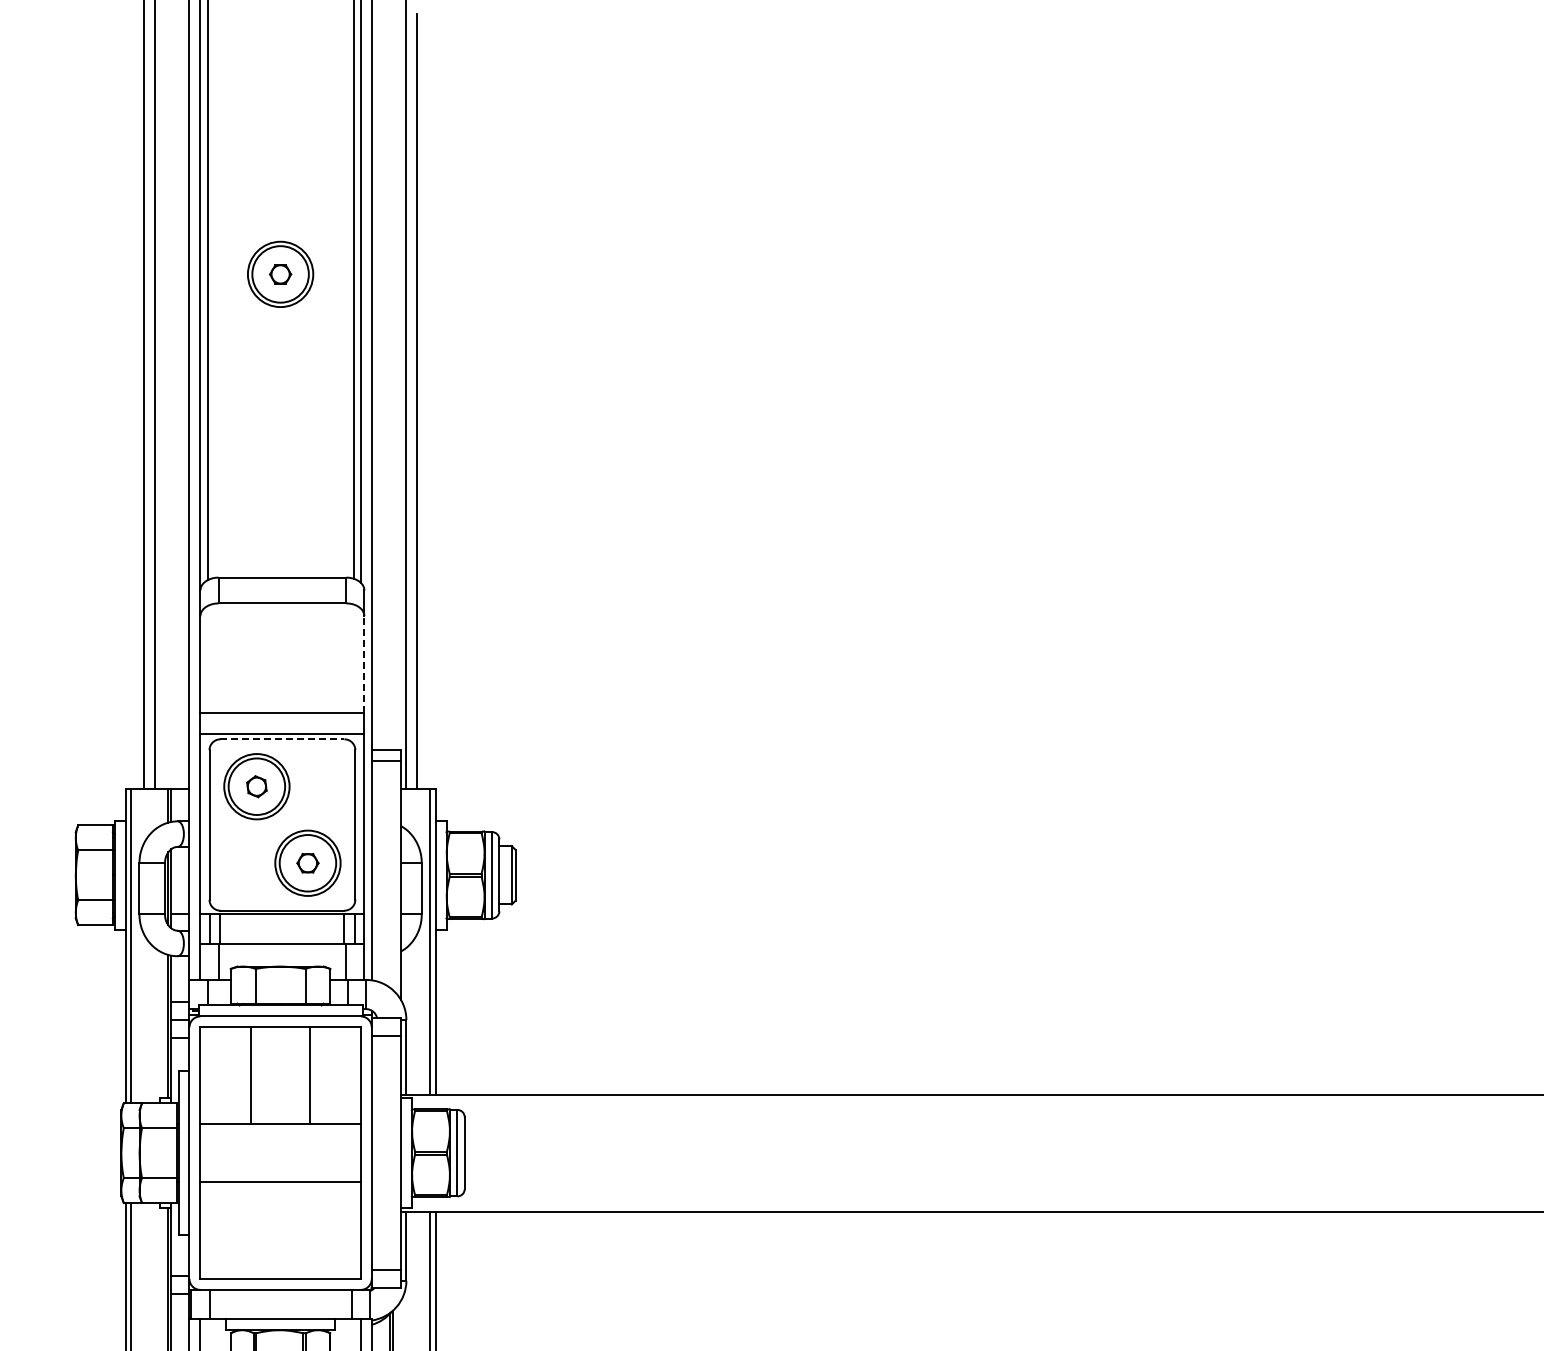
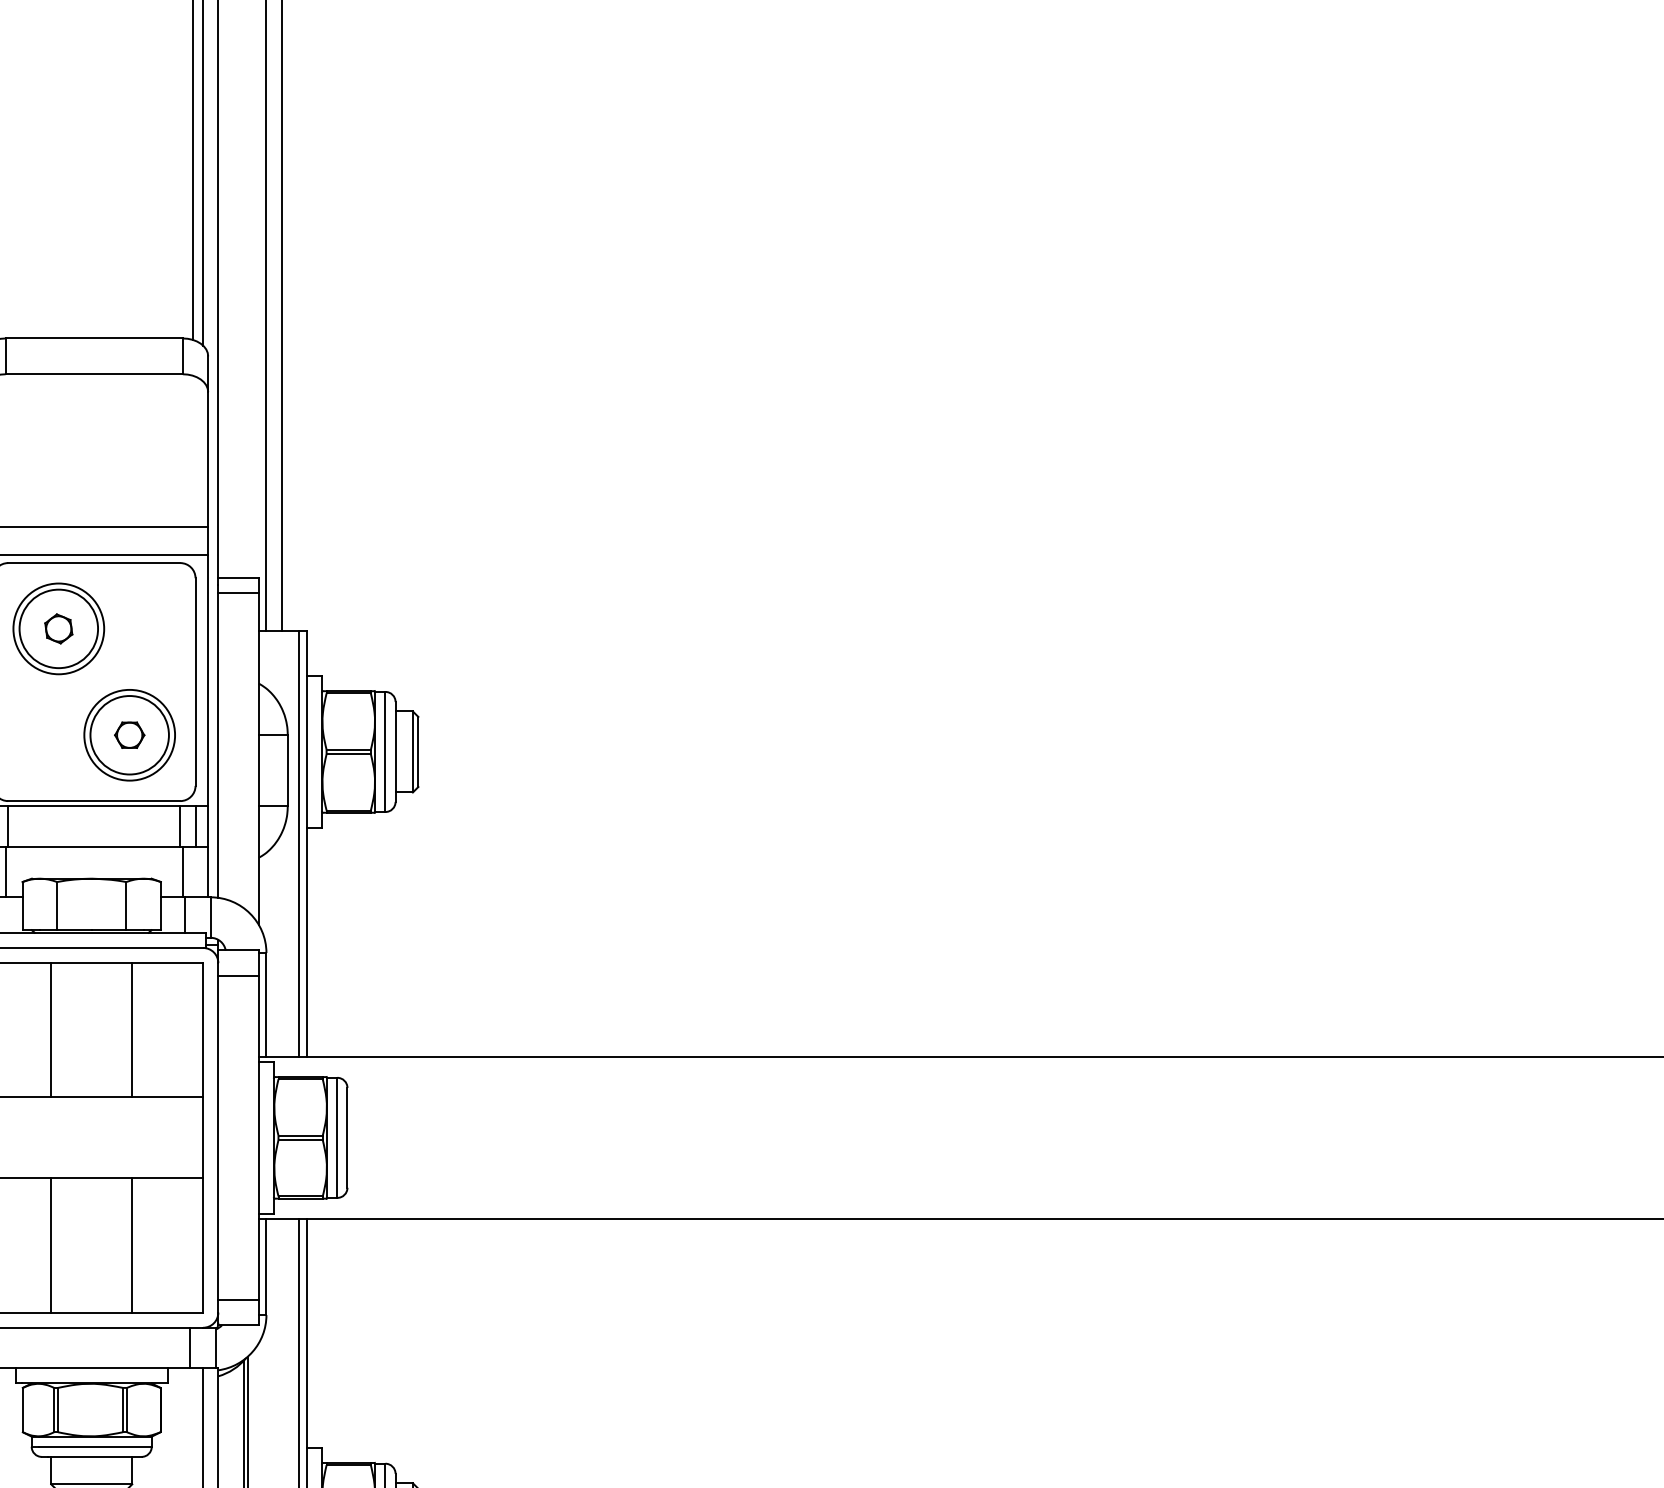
line: (364, 664) -> (208, 459), dashed -> solid
line: (282, 739) -> (94, 563), dashed -> solid
line: (251, 1230) -> (51, 1245), added
line: (309, 1230) -> (131, 1245), added

